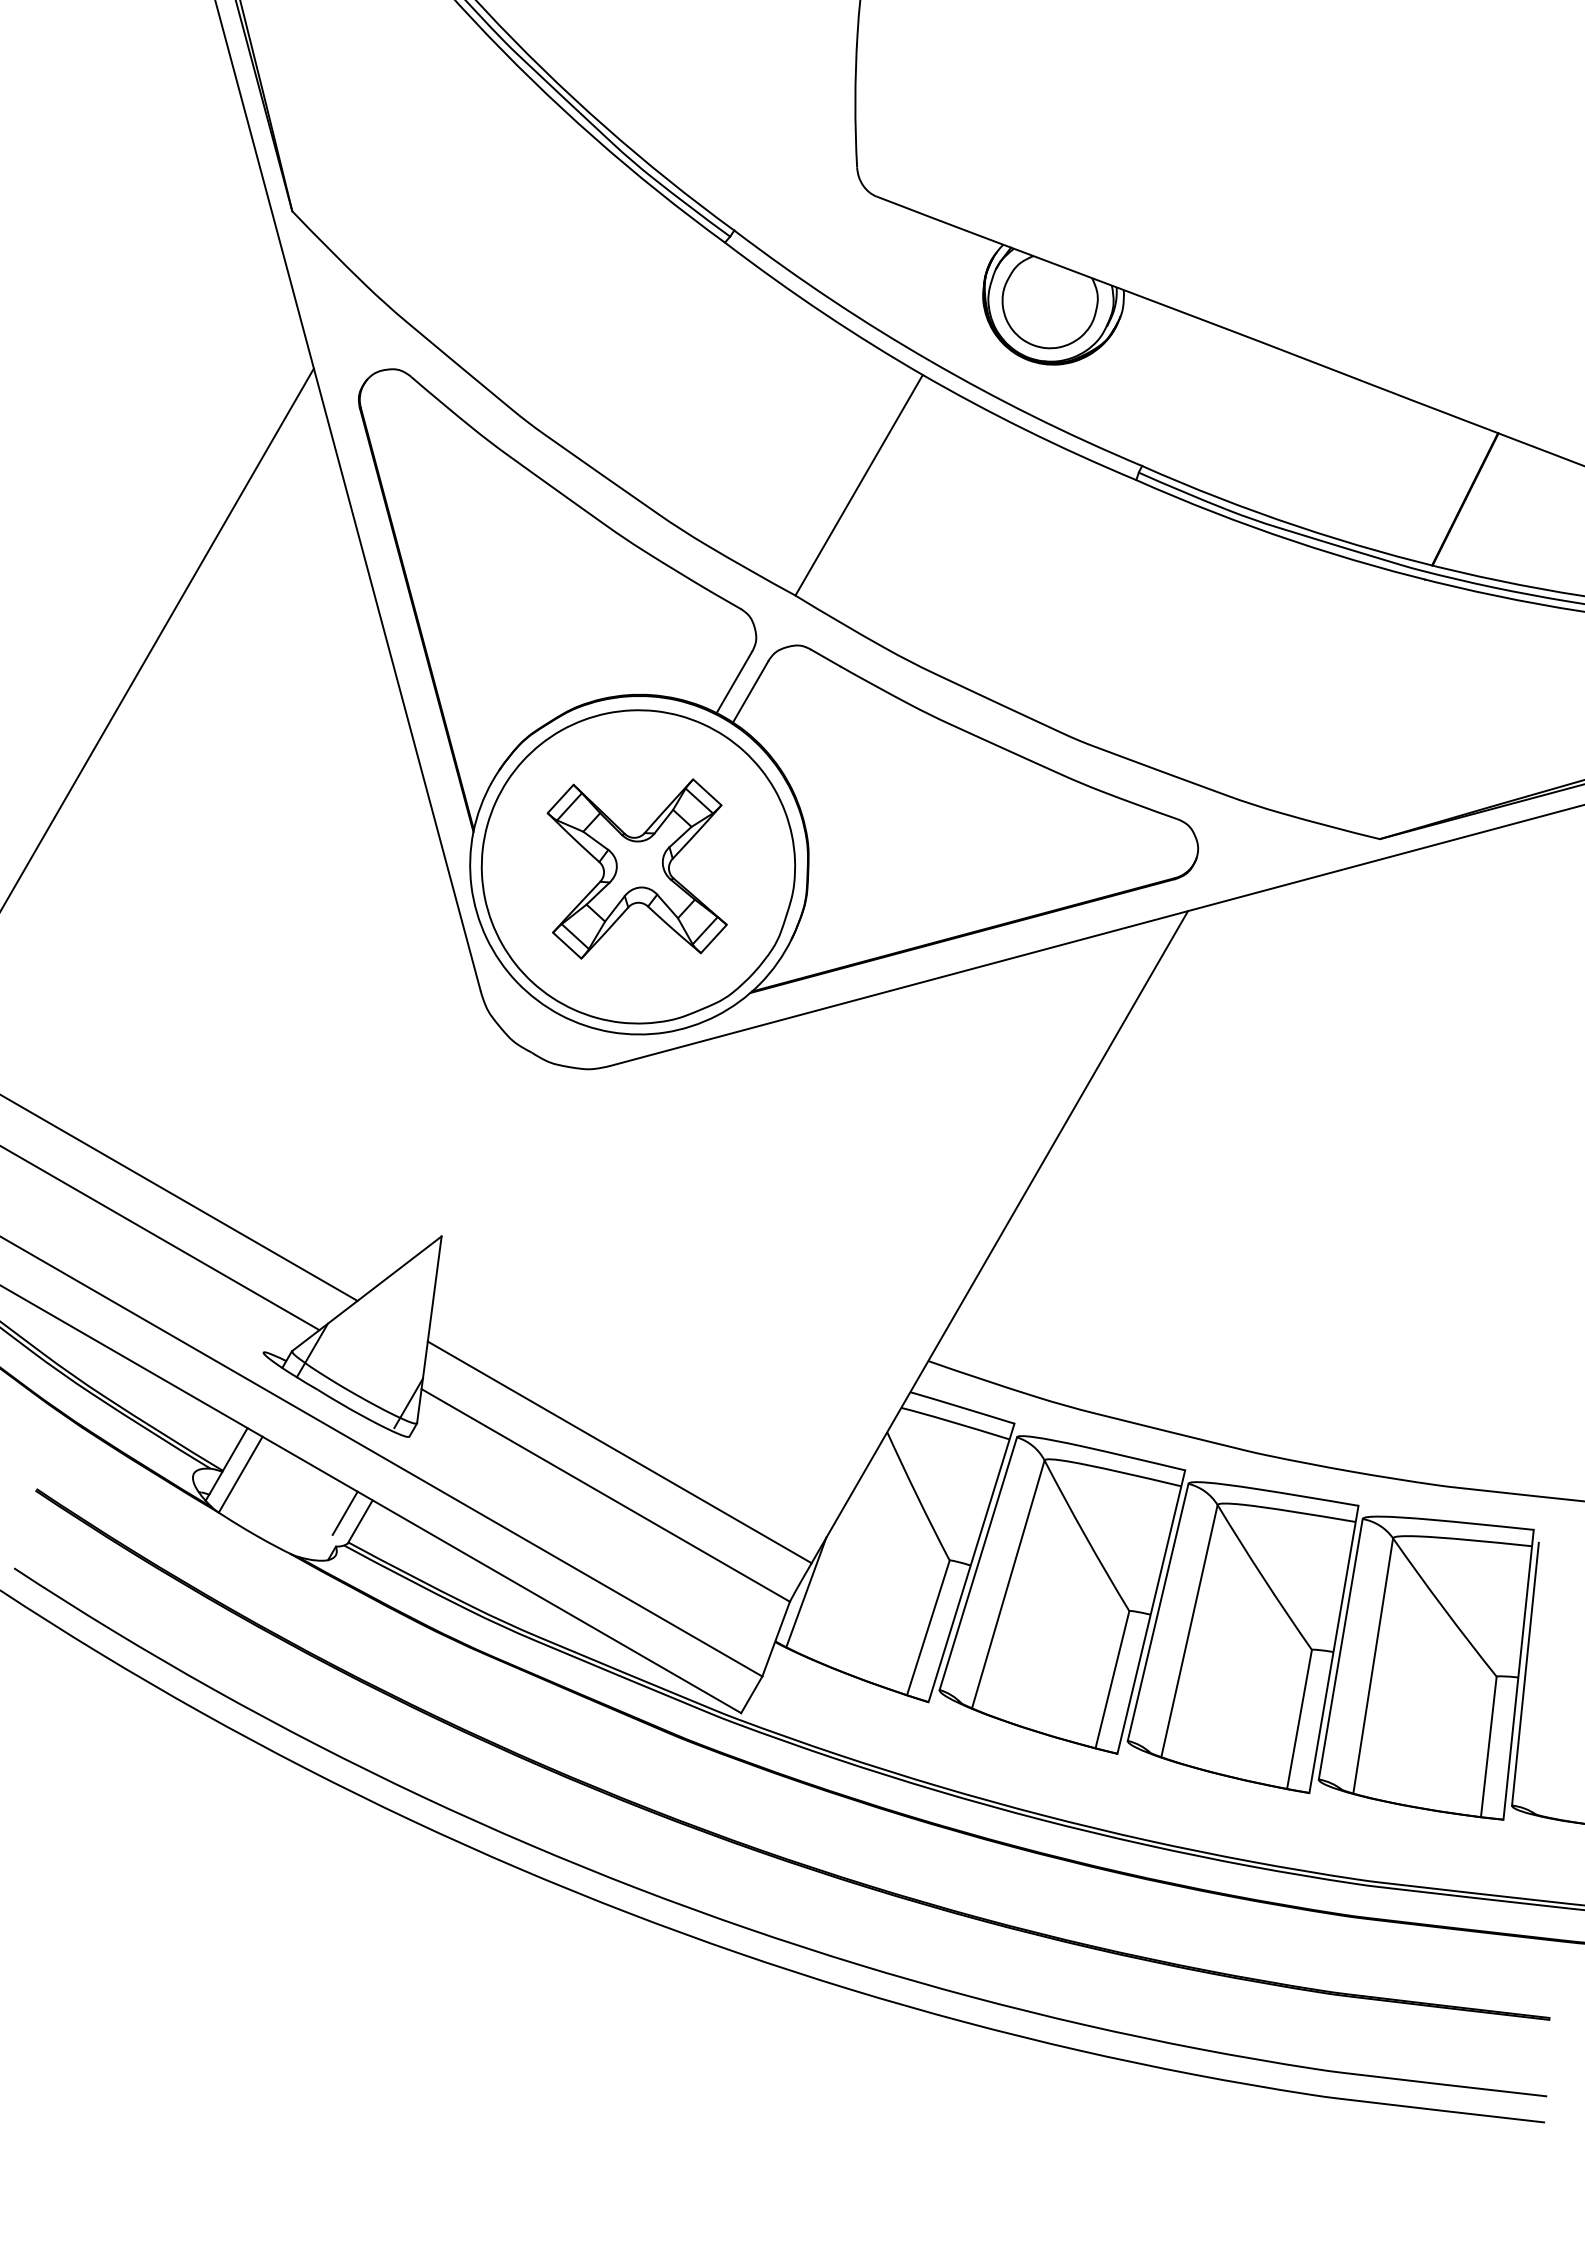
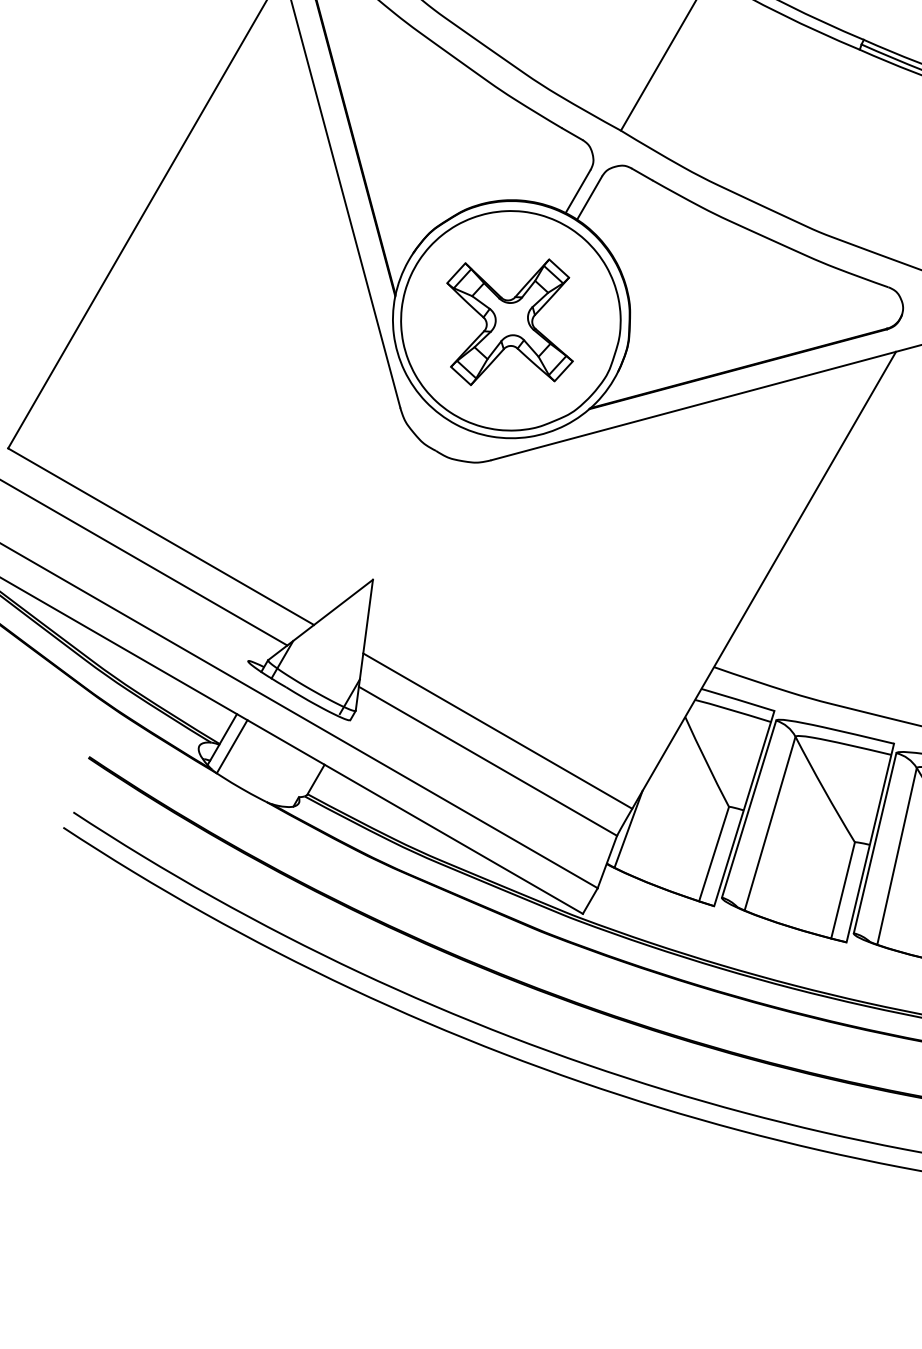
line: (344, 1512) -> (304, 773), removed

